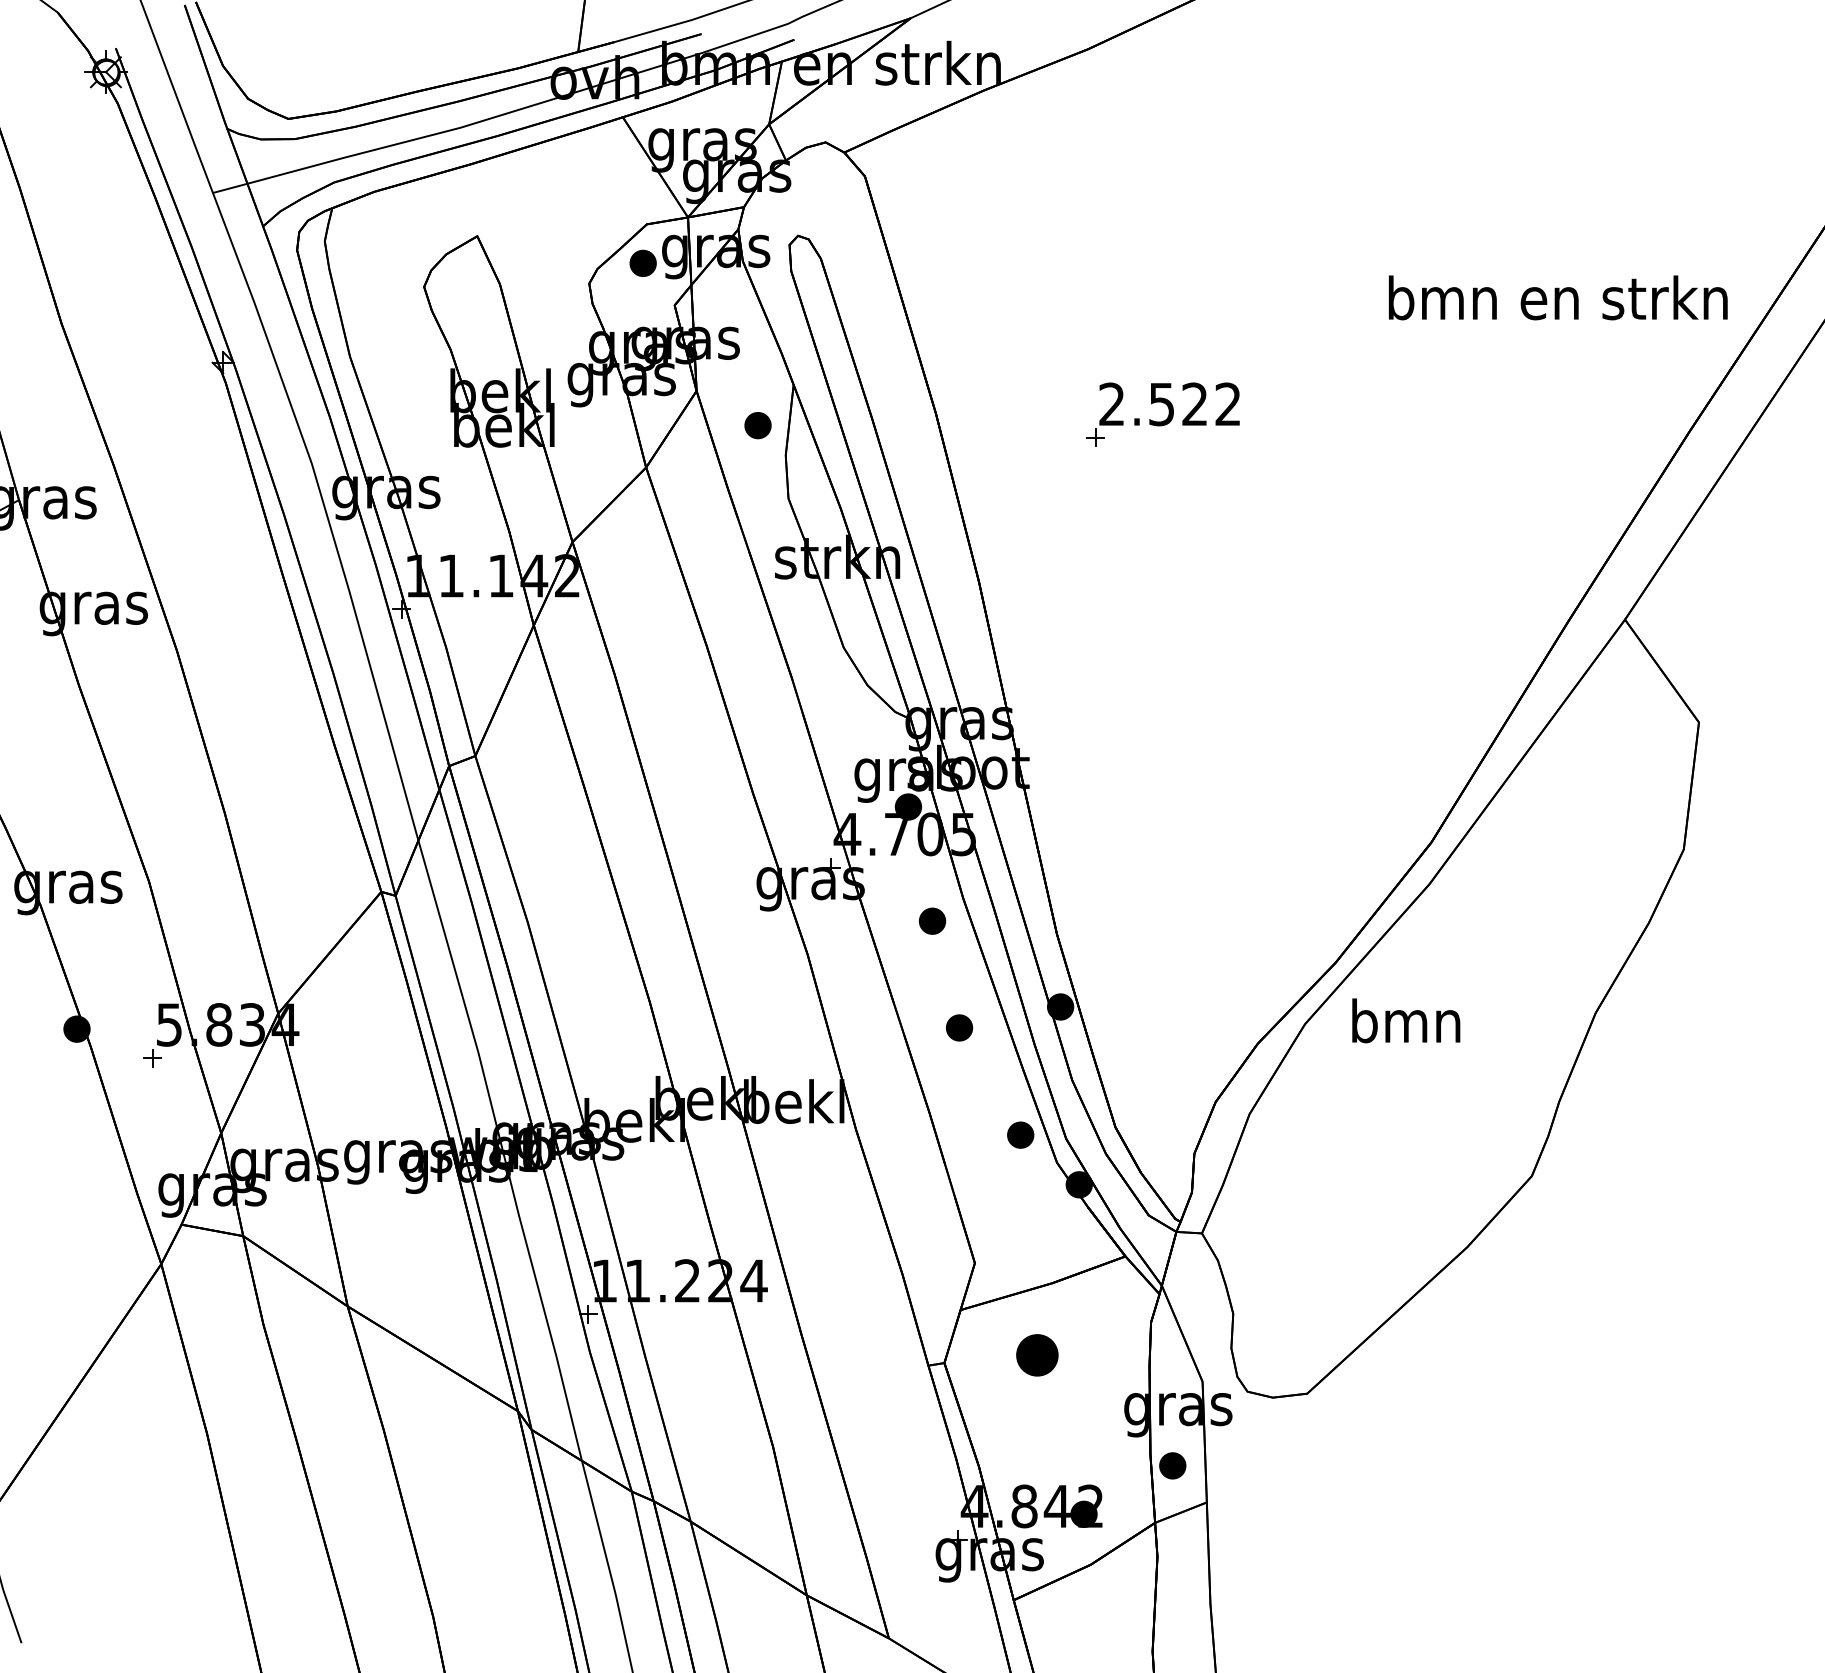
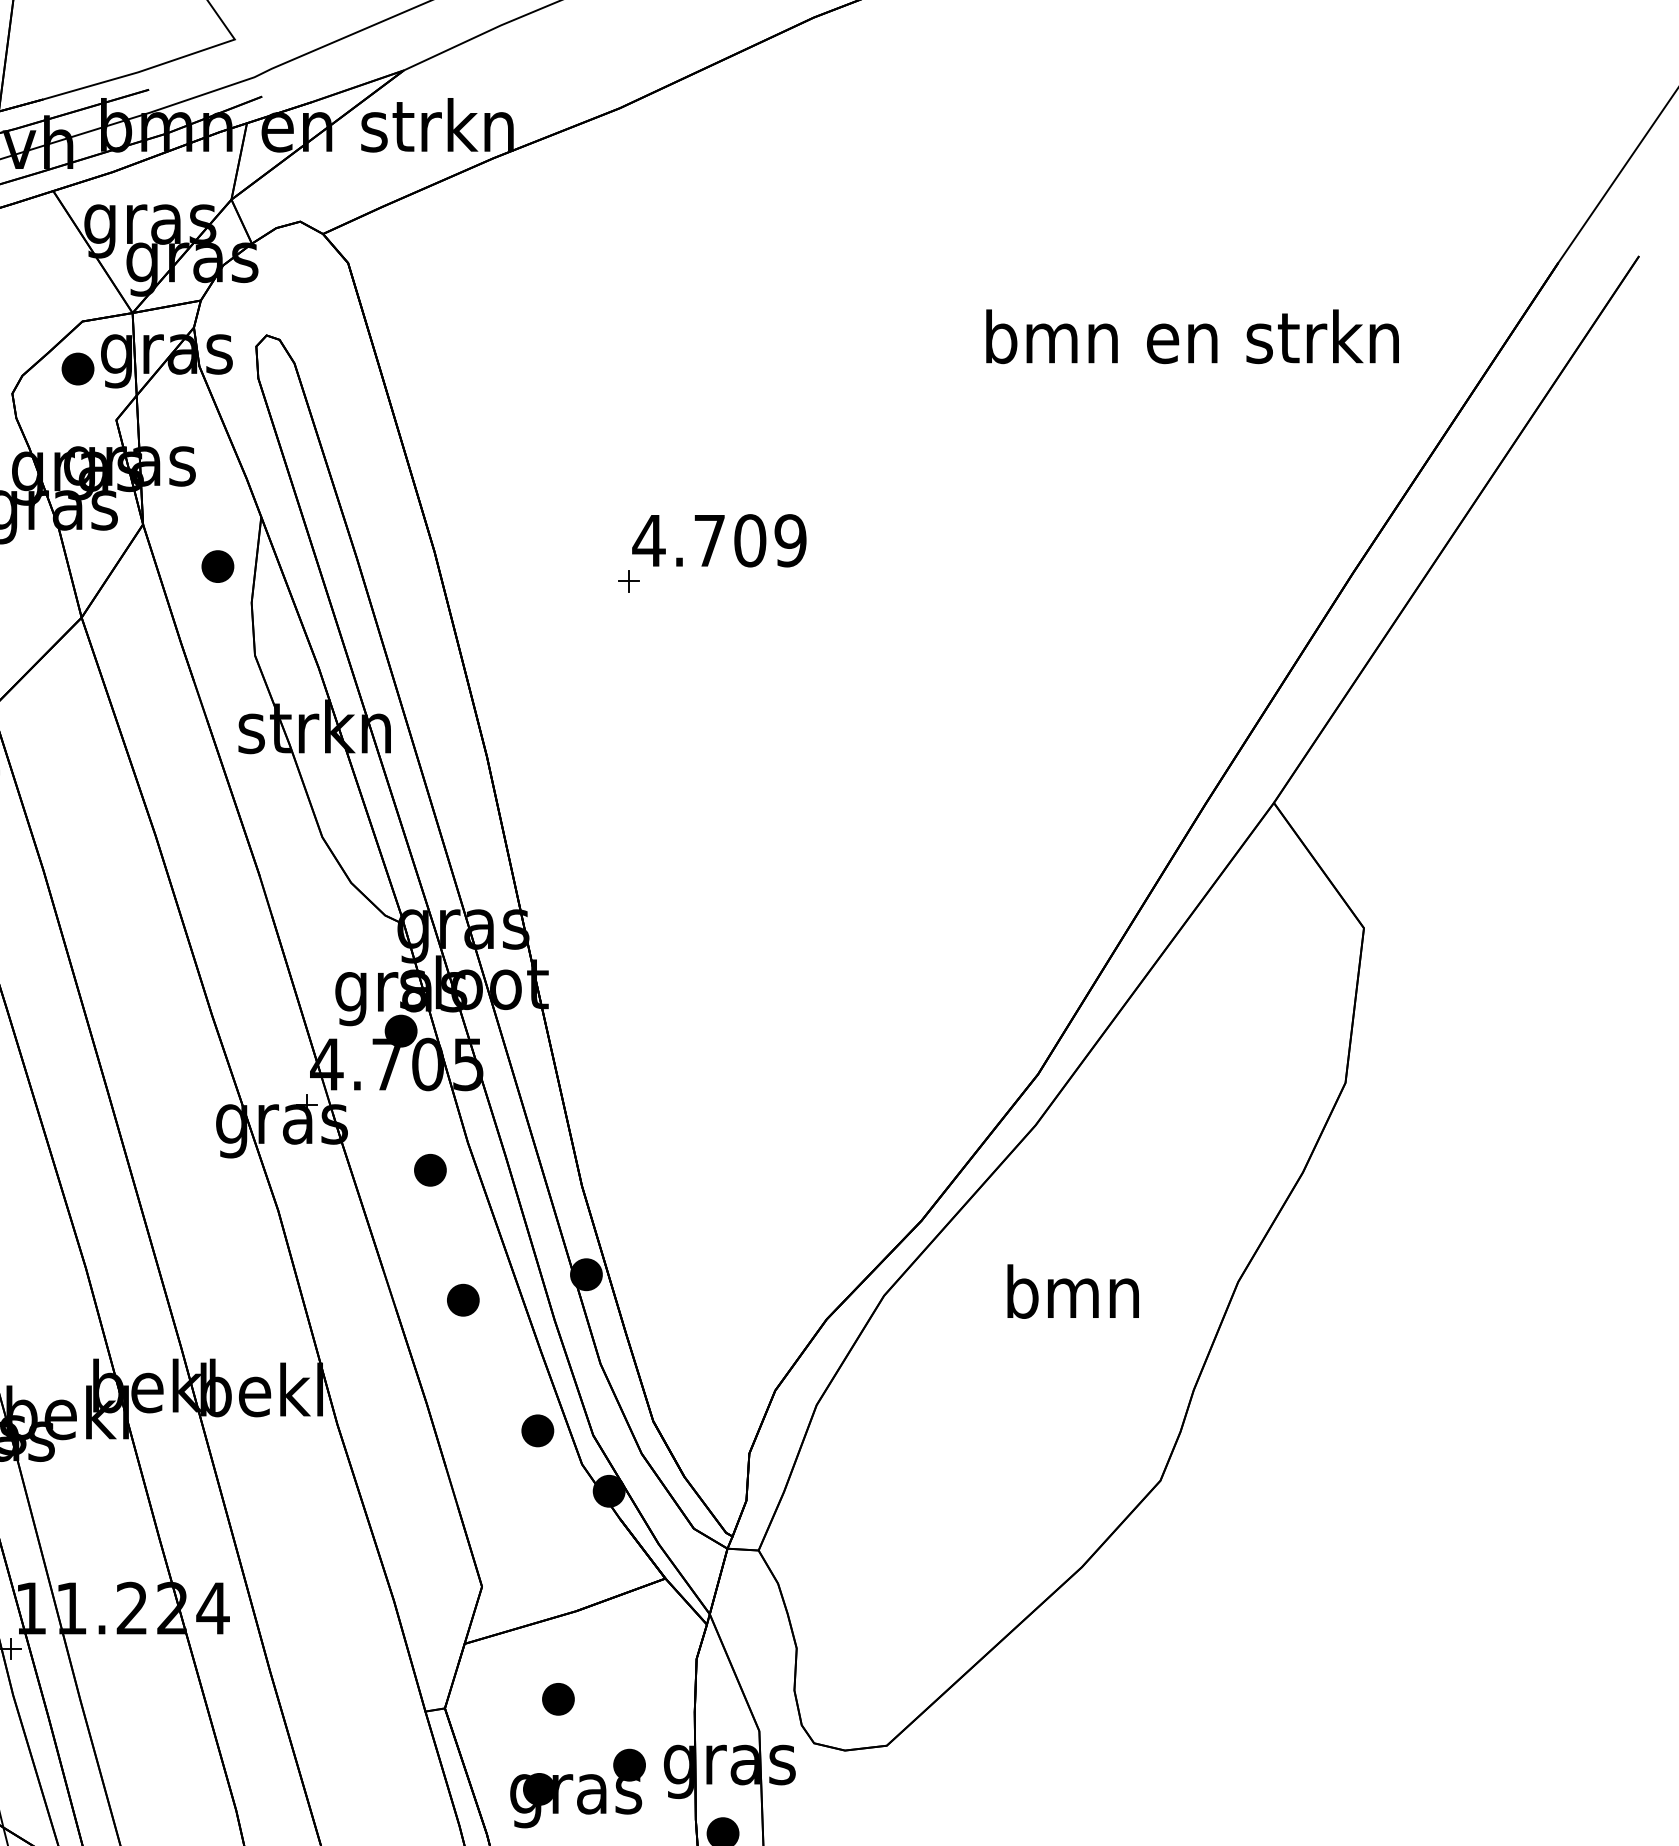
text: (1558, 297) -> (1192, 336), moved
text: (1169, 404) -> (719, 540), 2.522 -> 4.709
text: (1406, 1020) -> (1073, 1291), moved
part: (1037, 1355) -> (558, 1699), size x0.62
part: (1053, 1428) -> (577, 1788), added

